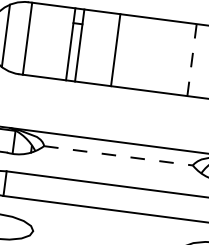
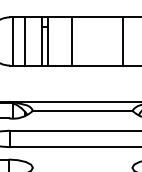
line: (45, 41) -> (24, 41), added
line: (191, 60) -> (122, 41), dashed -> solid
line: (118, 155) -> (82, 110), dashed -> solid

